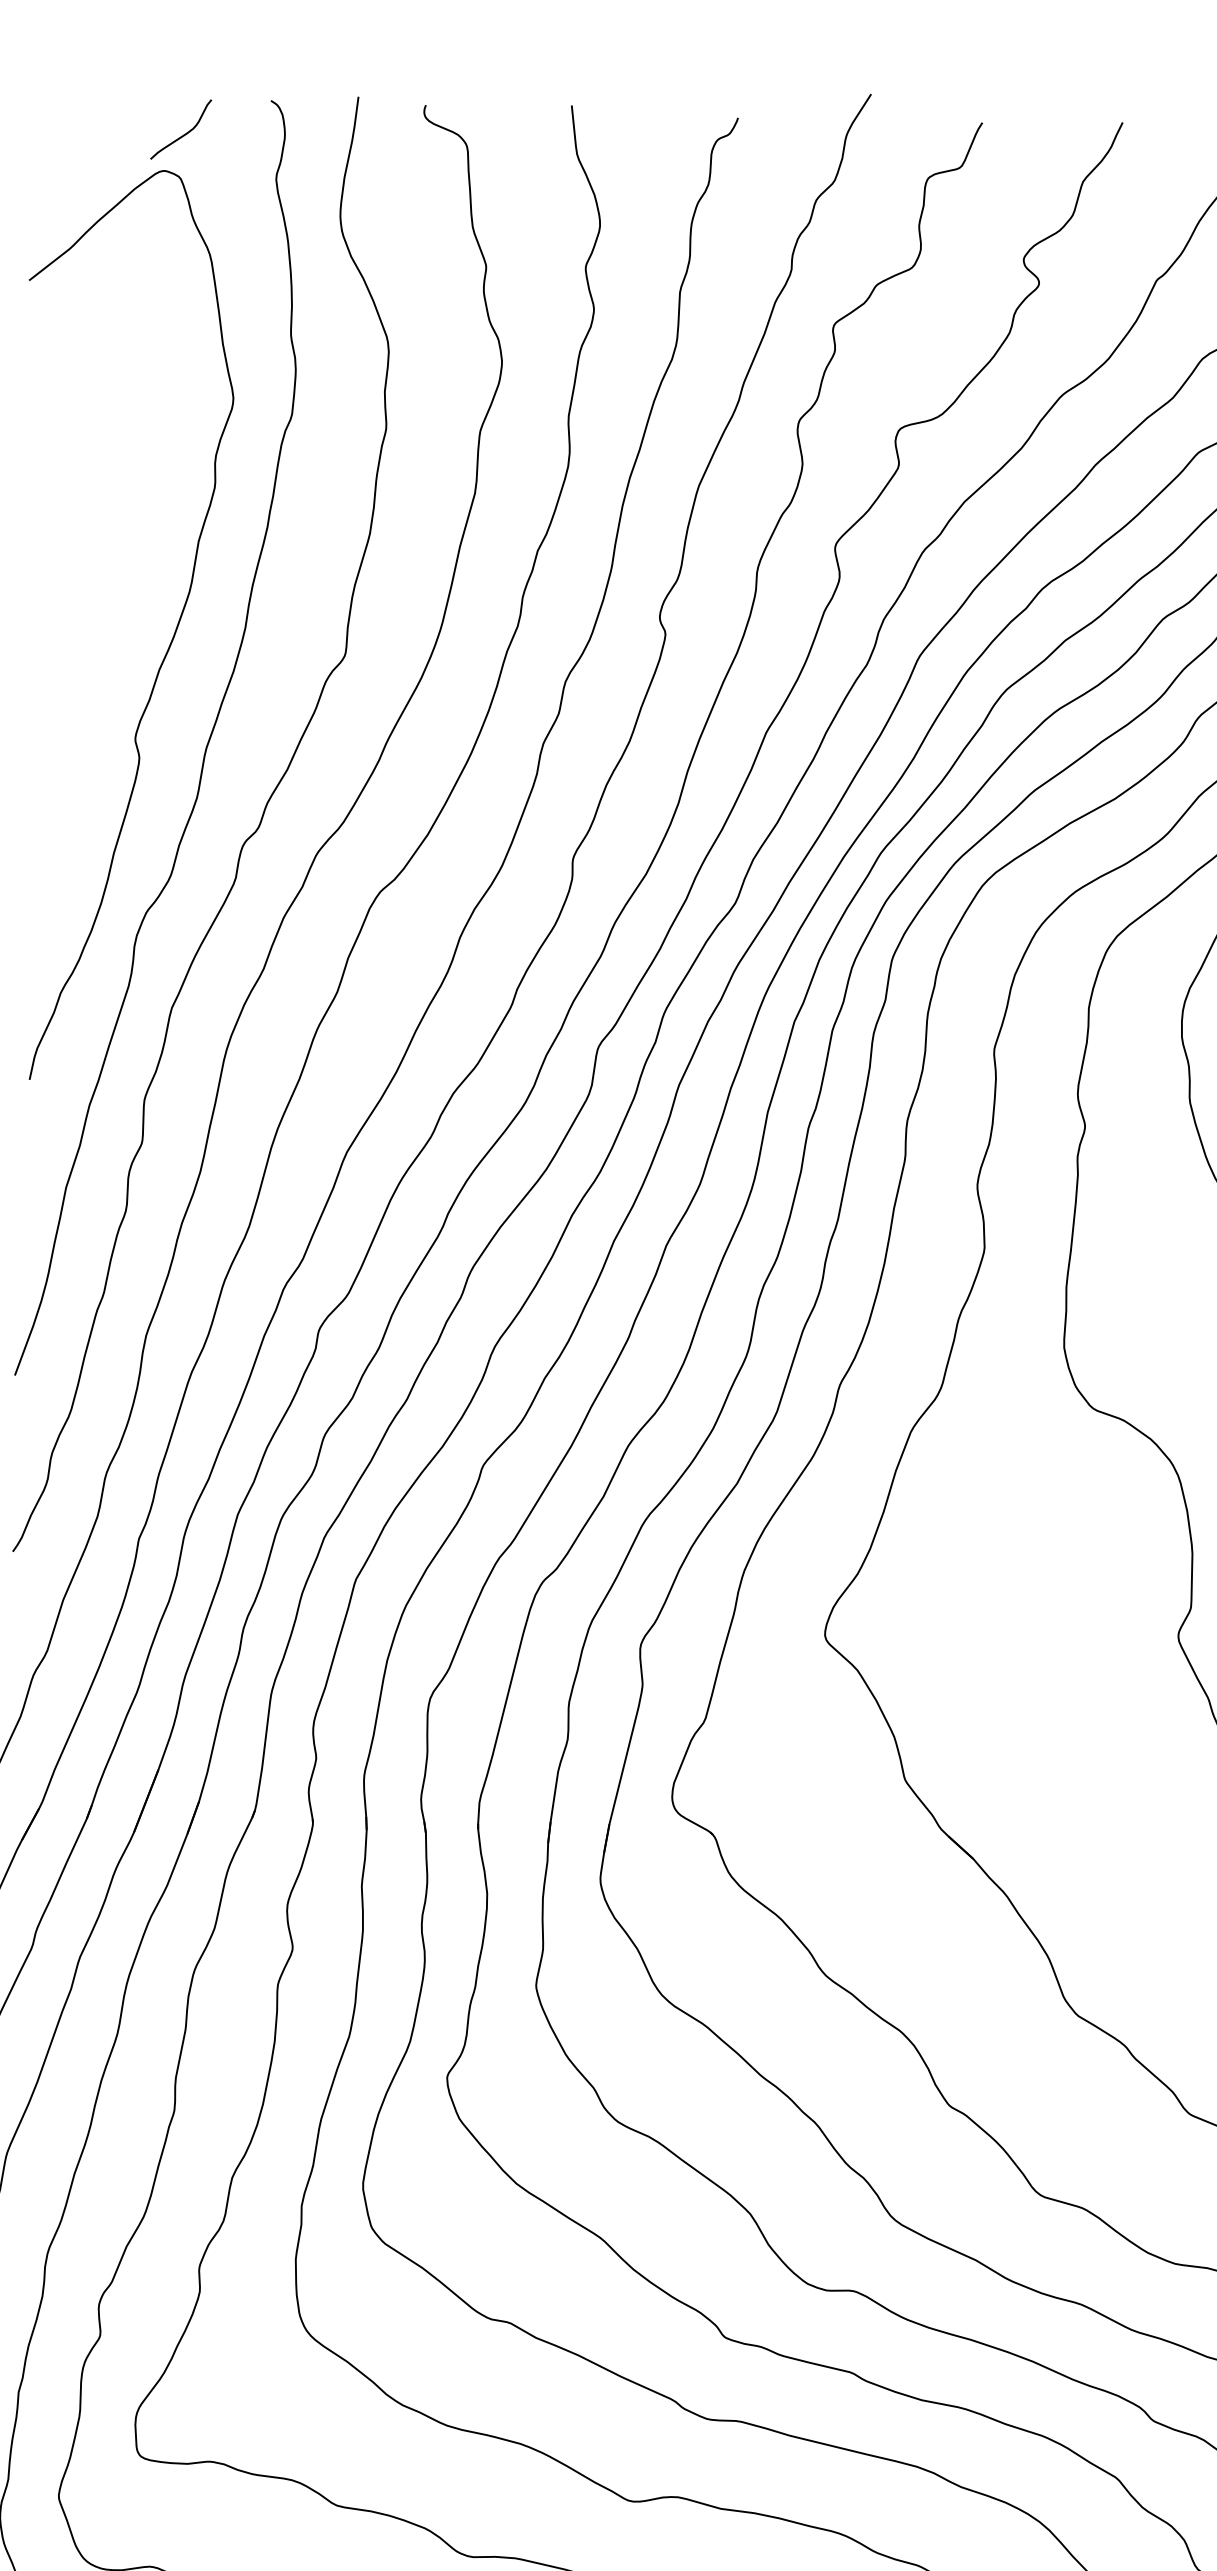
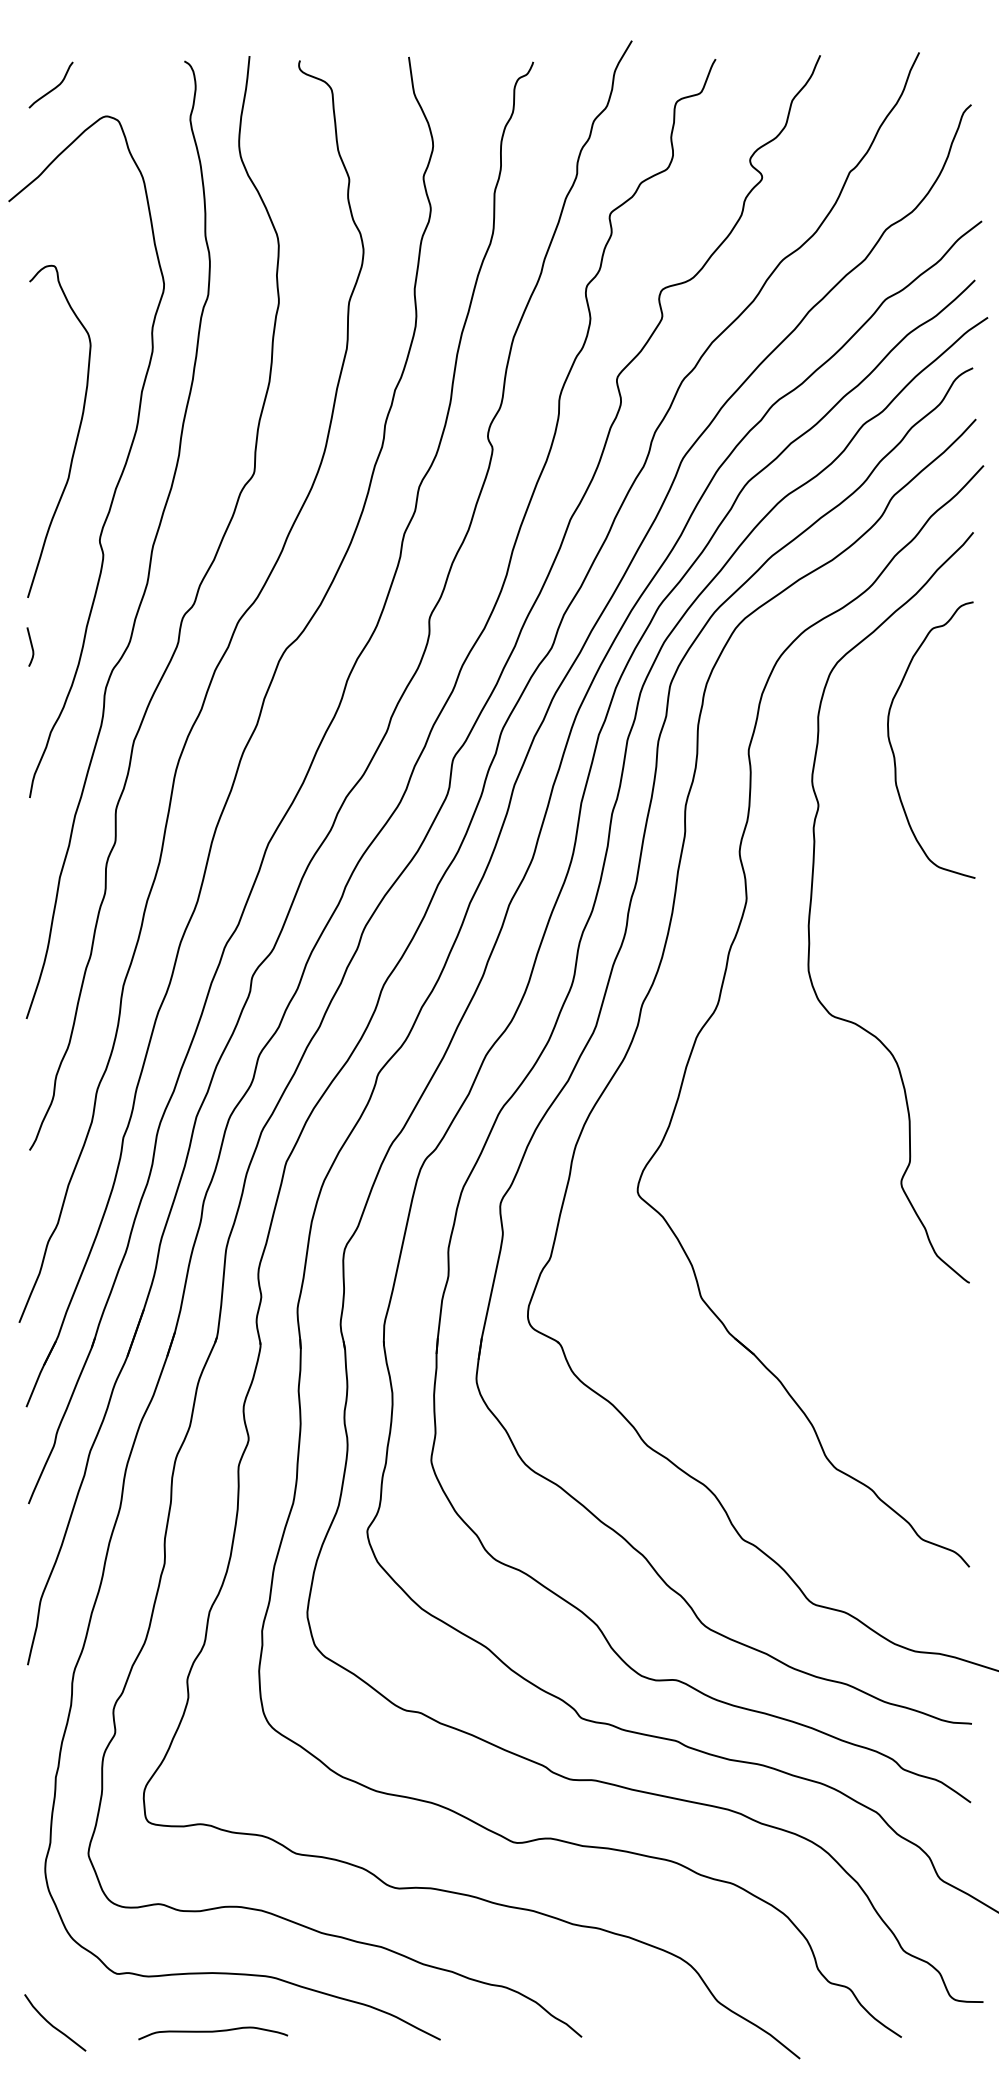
curve: (182, 134) -> (52, 88), moved
curve: (109, 598) -> (76, 436), added
curve: (37, 875) -> (30, 645), added

